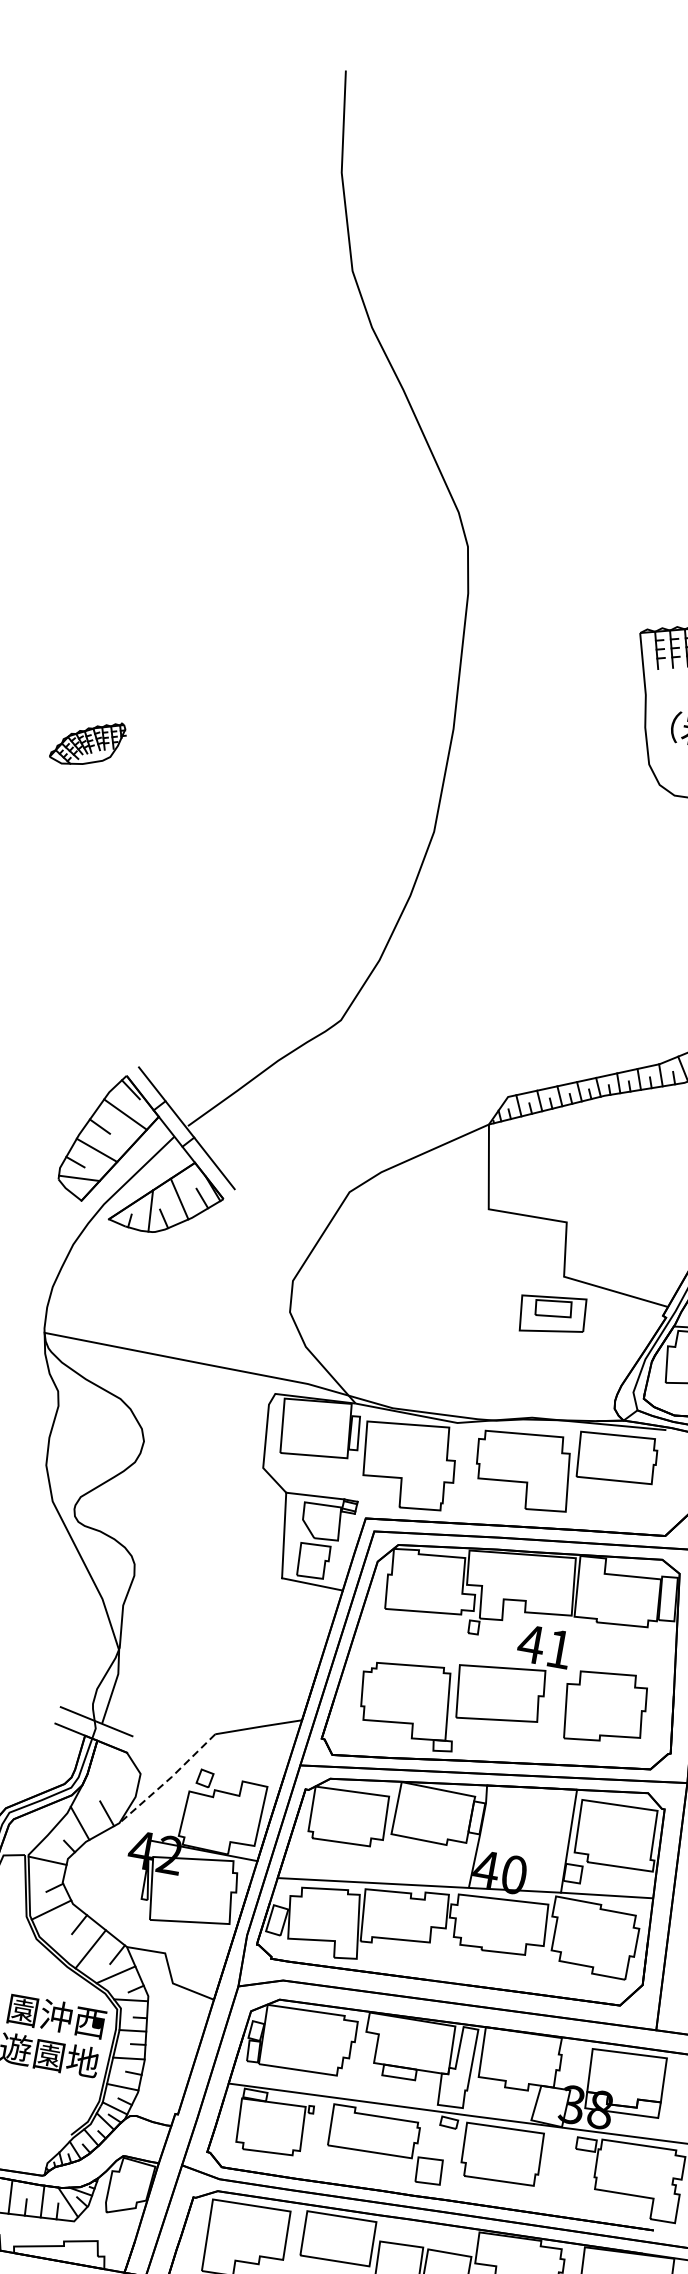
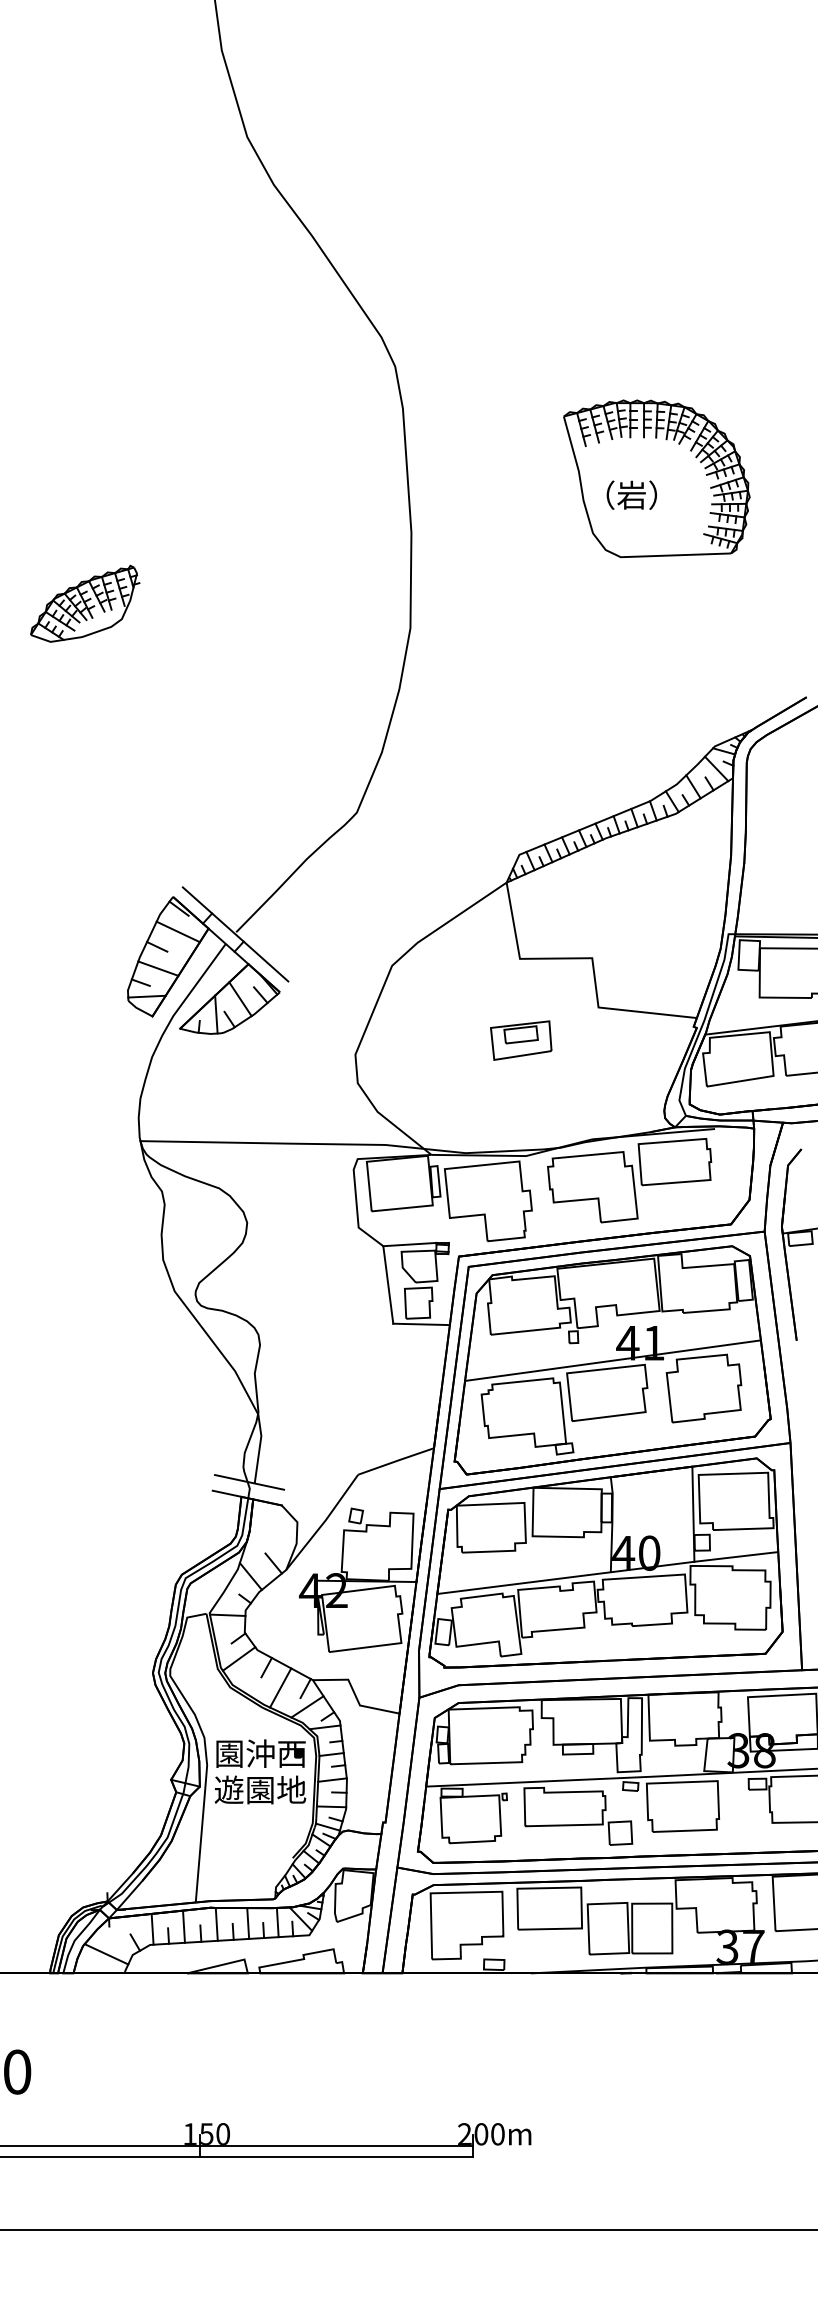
part: (88, 742) -> (85, 603), size x1.67
part: (552, 1314) -> (521, 1040), moved
line: (511, 1659) -> (612, 1360), added
line: (168, 1780) -> (323, 1523), dashed -> solid

